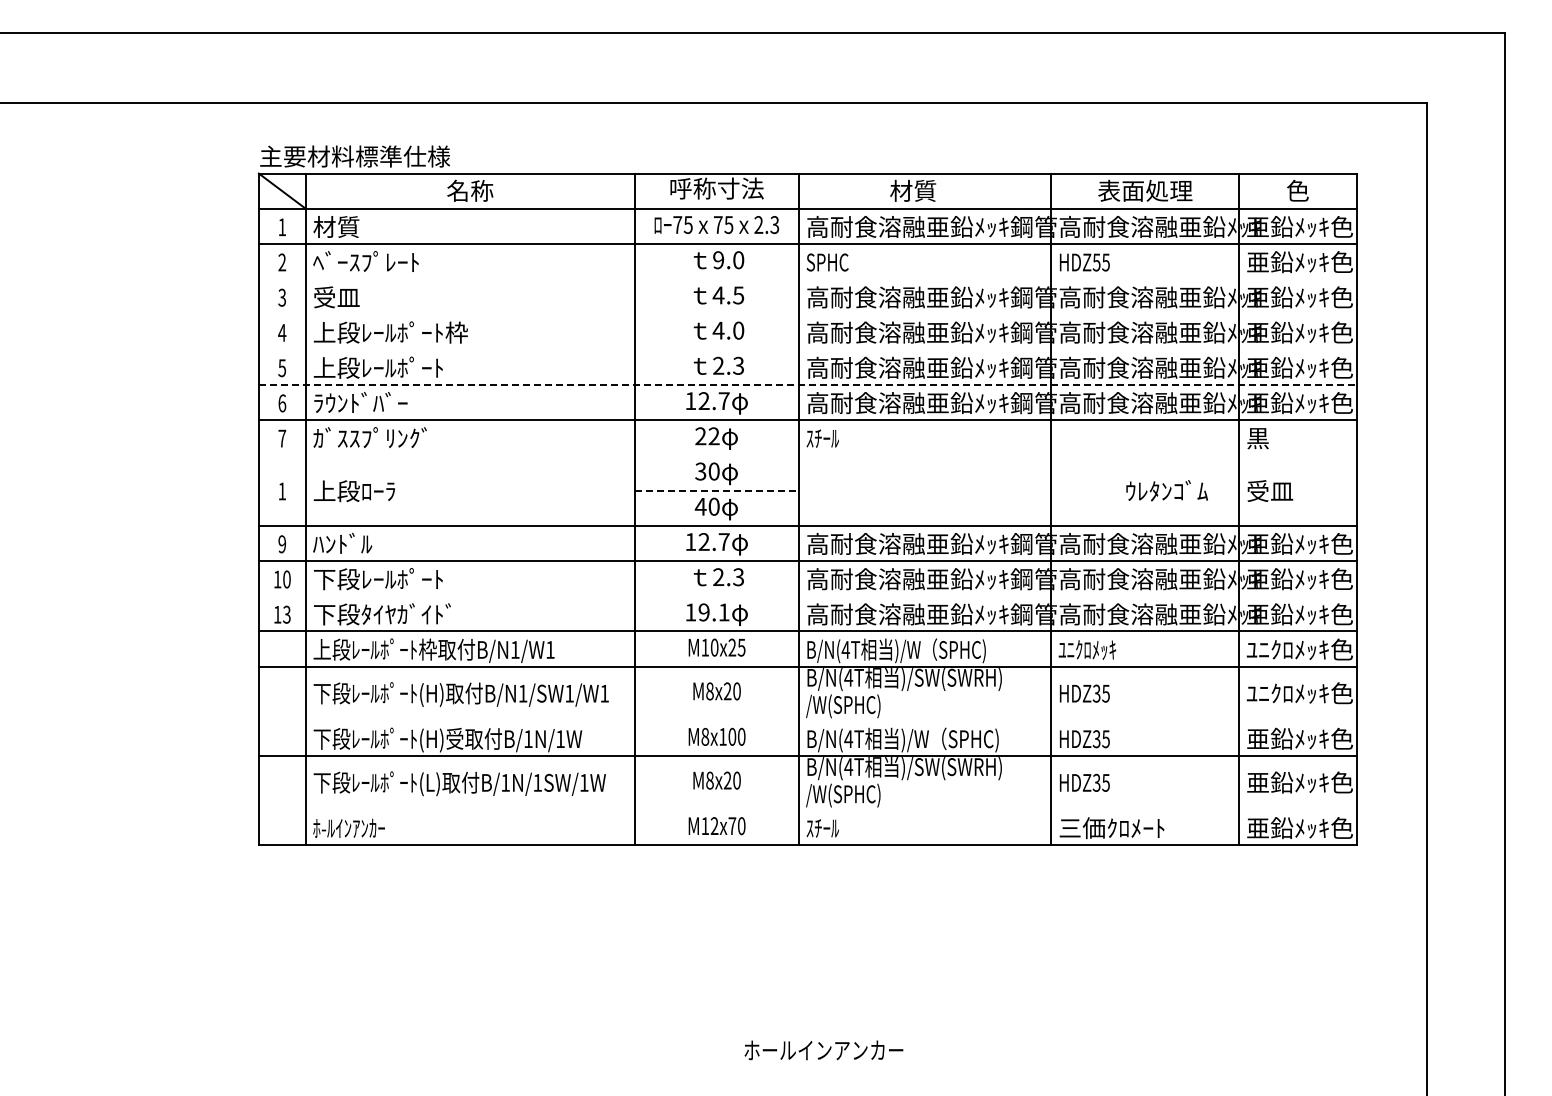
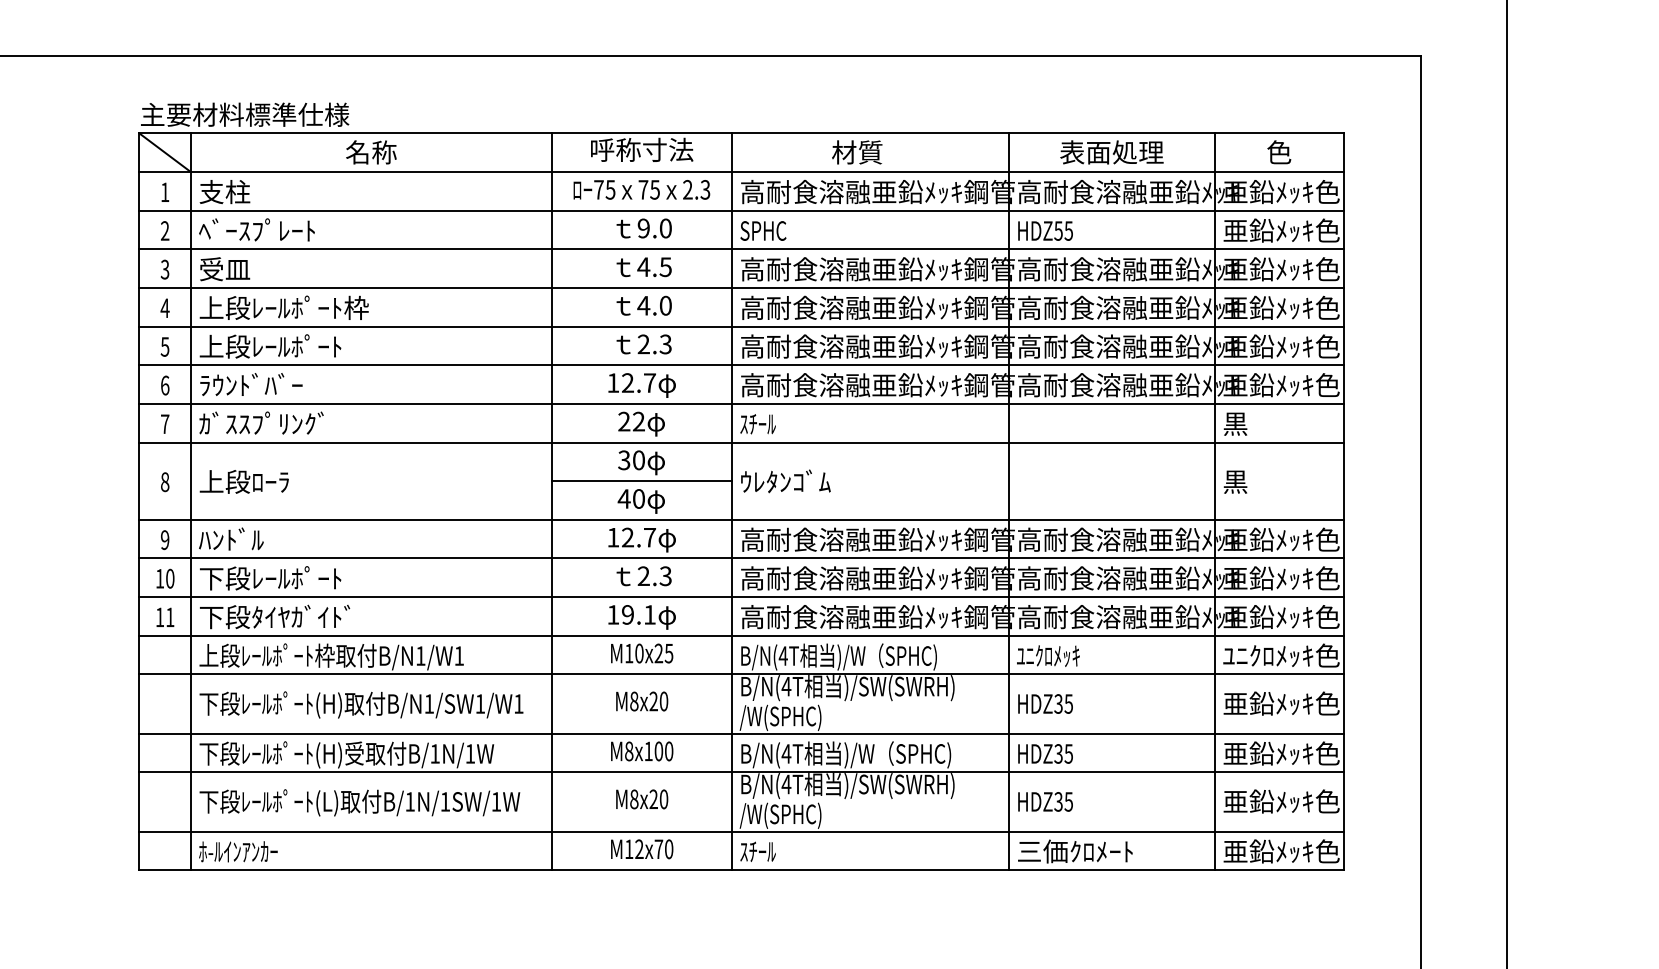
text: (336, 226) -> (224, 191), 材質 -> 支柱
line: (807, 279) -> (741, 249), added
line: (807, 314) -> (741, 288), added
line: (807, 349) -> (741, 326), added
line: (807, 384) -> (741, 364), dashed -> solid
line: (807, 455) -> (741, 442), added
line: (717, 490) -> (642, 481), dashed -> solid
text: (1166, 490) -> (785, 481), moved
text: (1270, 490) -> (1249, 481), 受皿 -> 黒
text: (282, 491) -> (165, 482), 1 -> 8
line: (807, 596) -> (741, 597), added
text: (286, 614) -> (169, 617), 13 -> 11
text: (1269, 693) -> (1248, 703), ﾕﾆｸﾛﾒｯｷ色 -> 亜鉛ﾒｯｷ色
line: (807, 720) -> (741, 733), added
line: (807, 809) -> (741, 831), added

